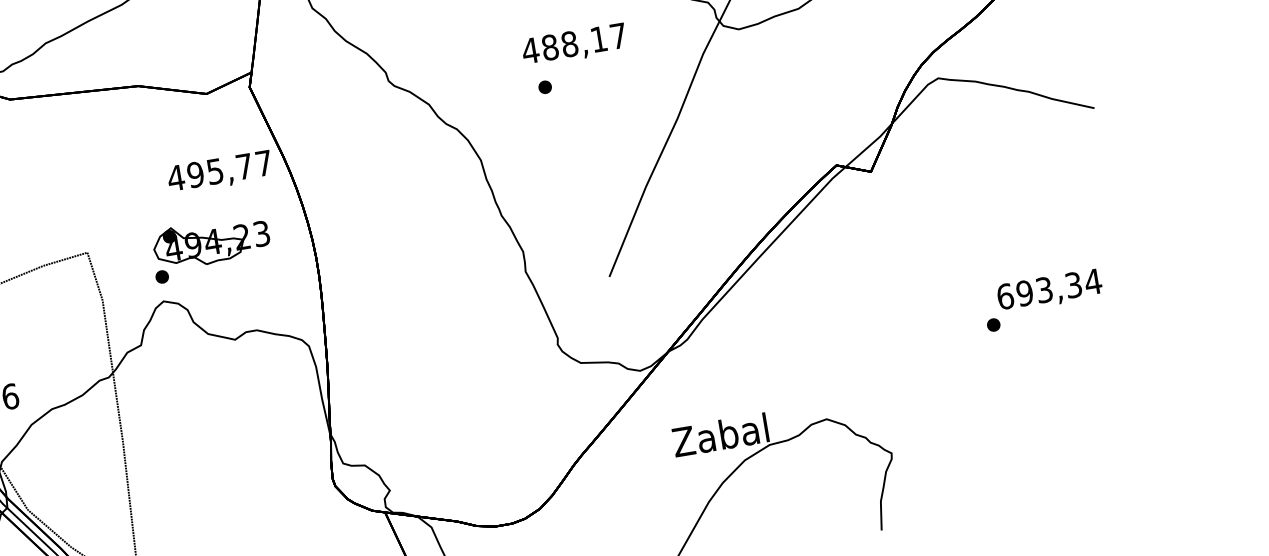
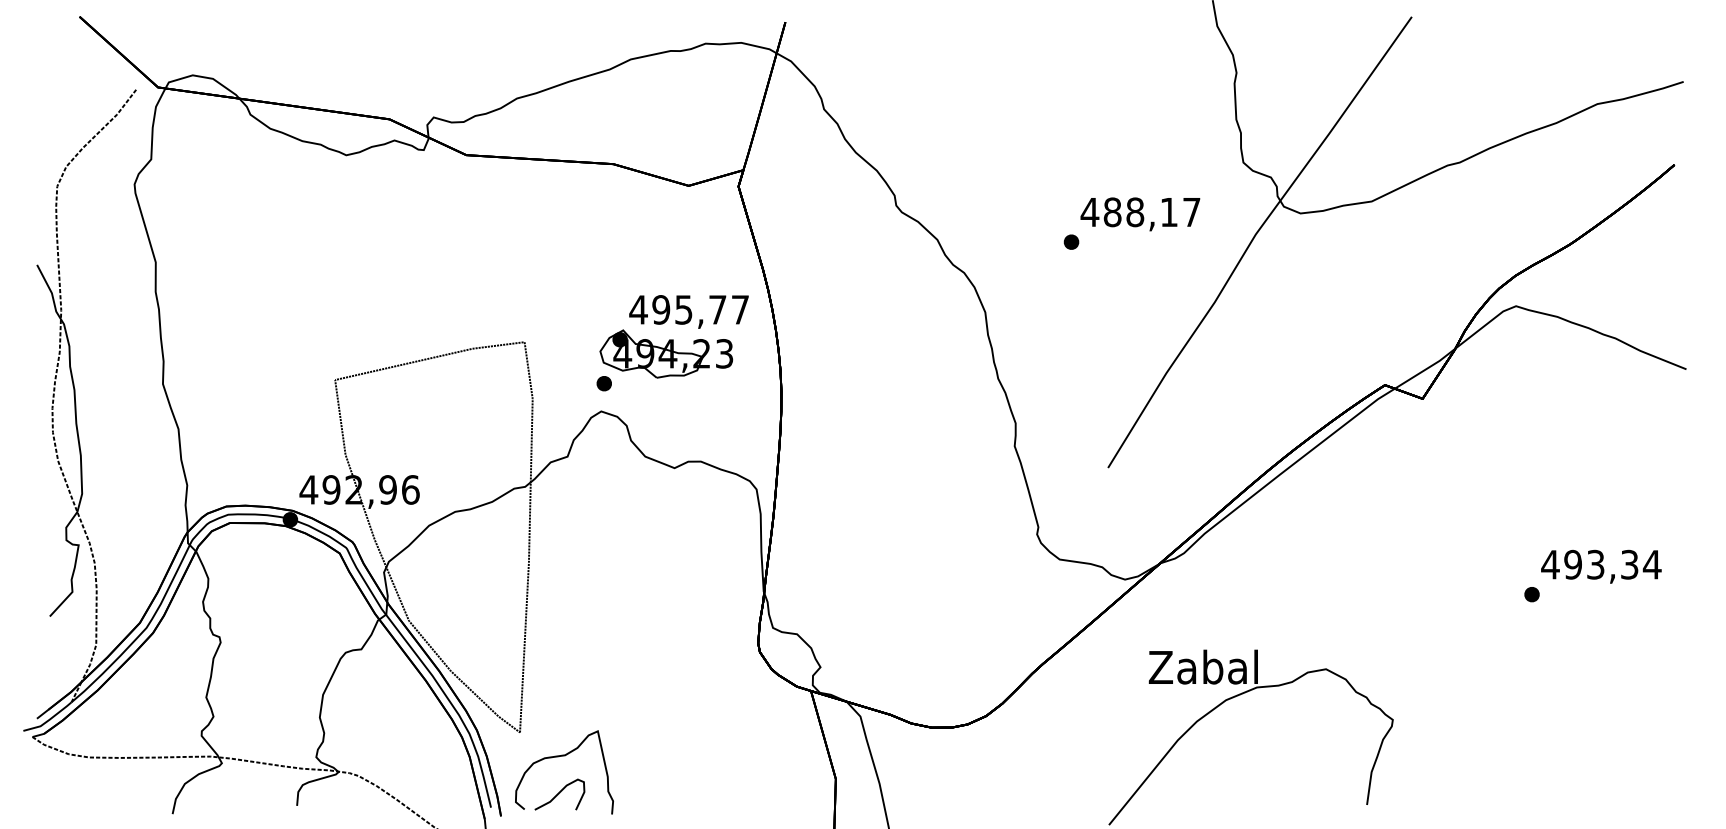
text: (574, 45) -> (1140, 214), moved
text: (219, 172) -> (688, 311), moved
text: (1005, 296) -> (1550, 564), 693,34 -> 493,34

